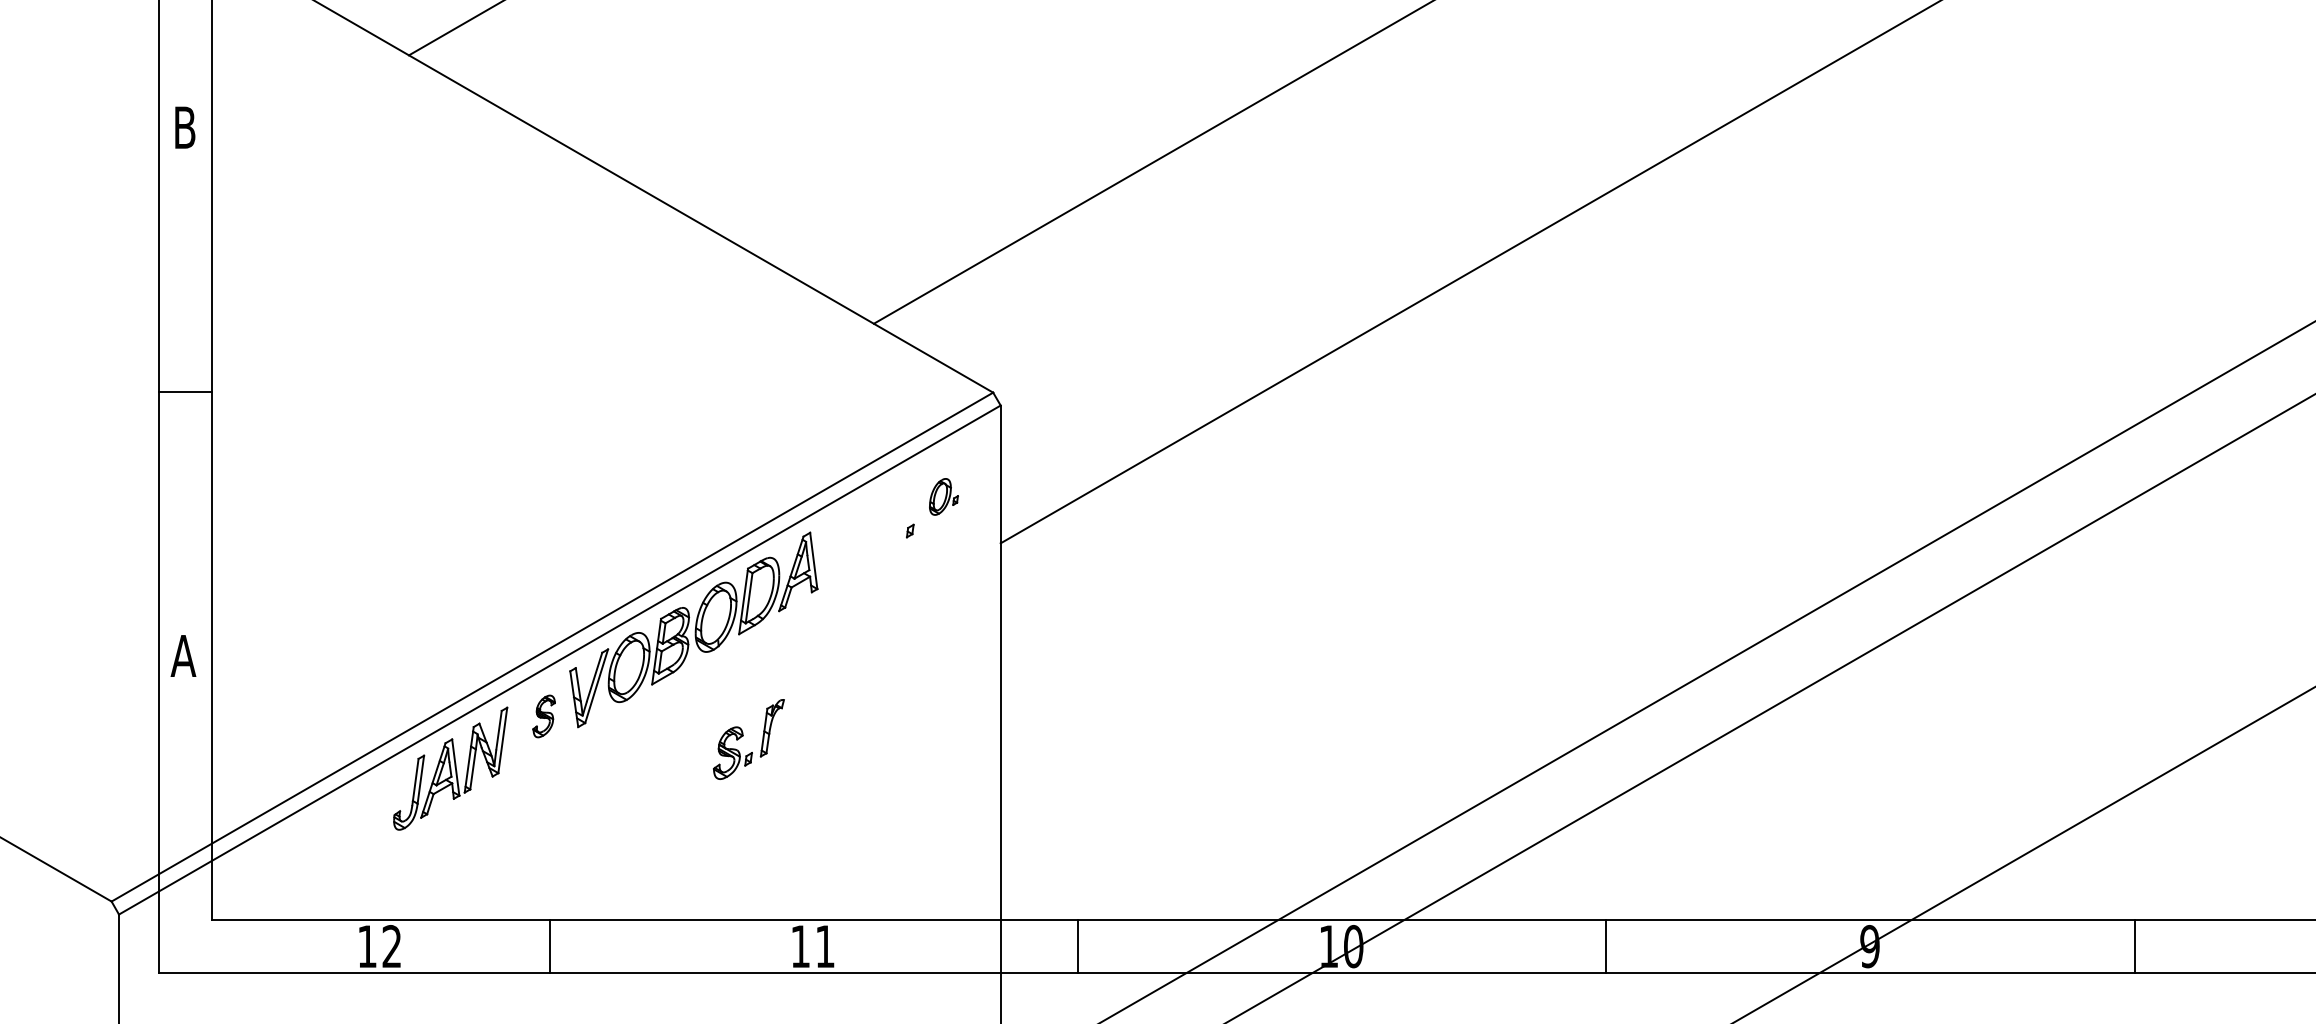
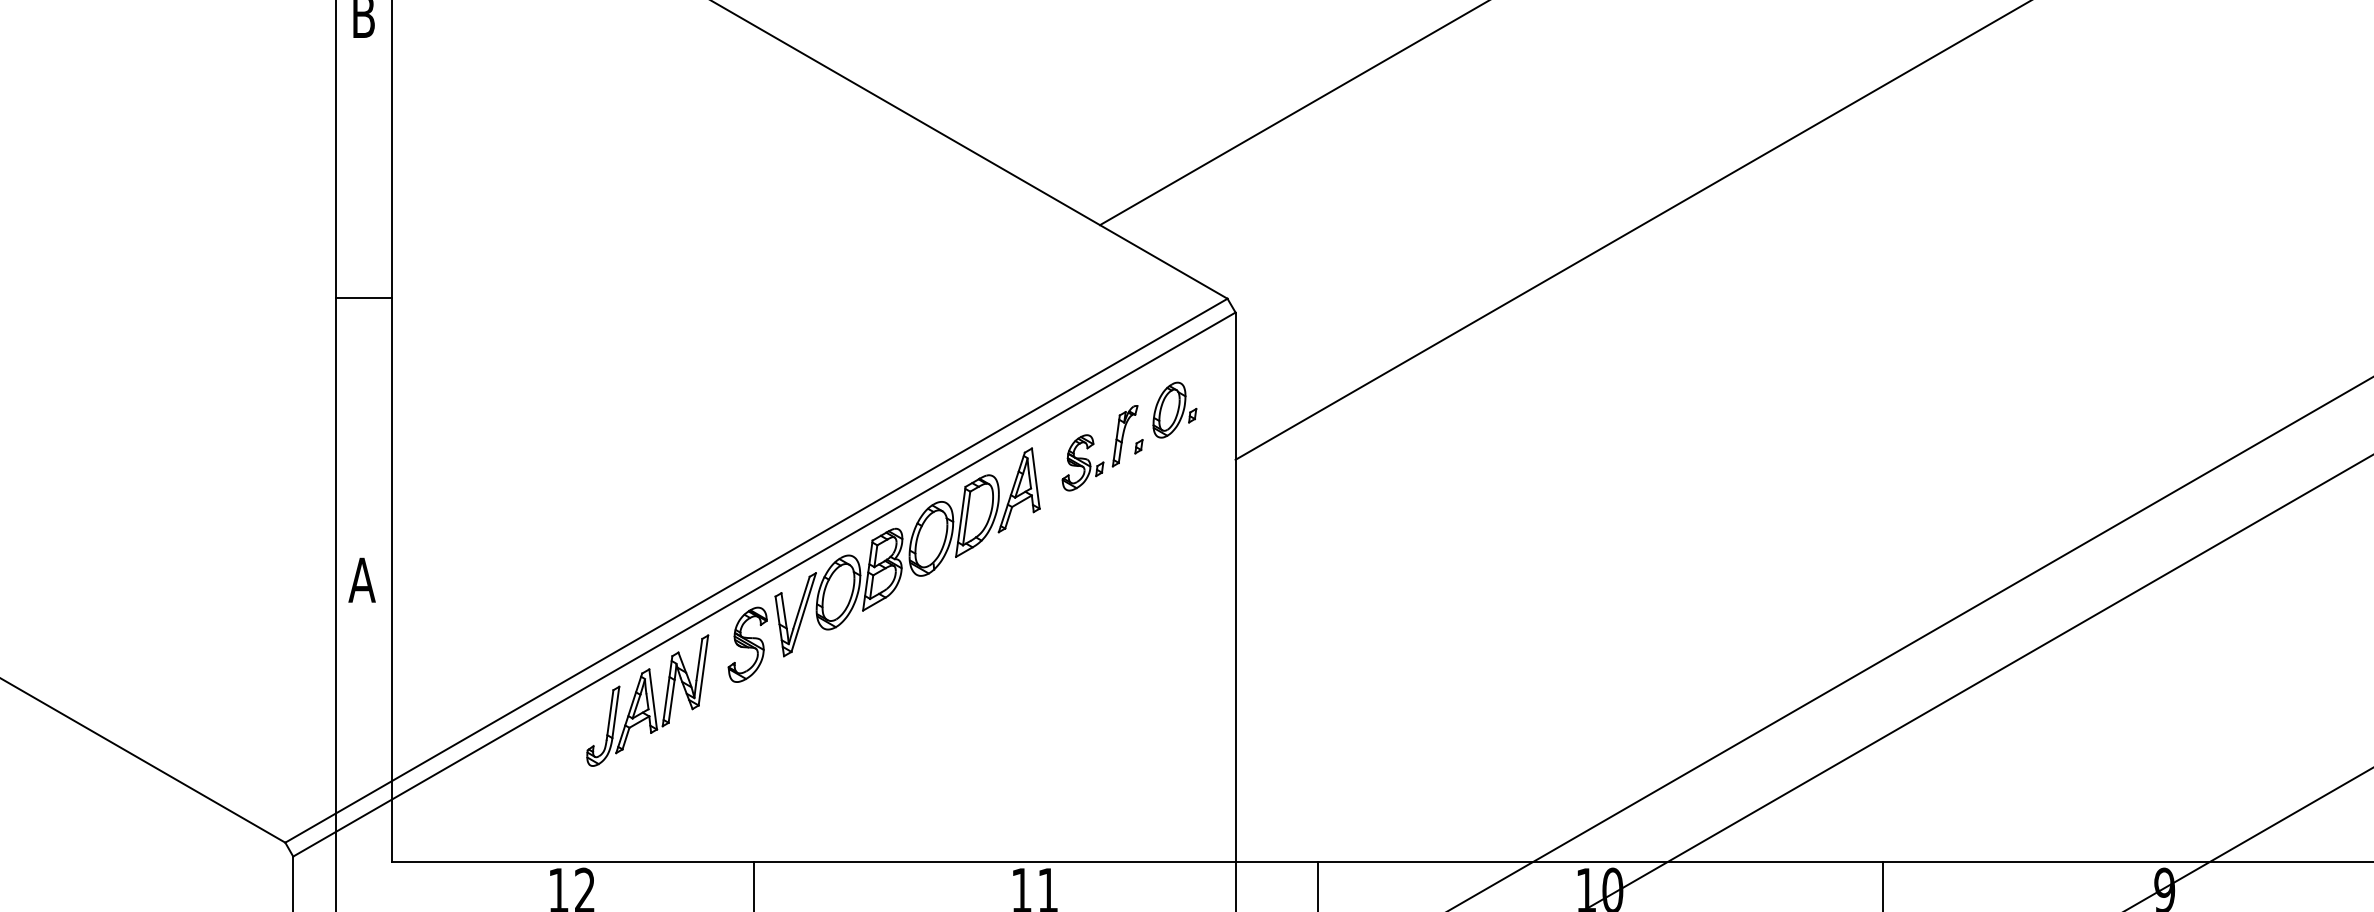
part: (943, 496) -> (1174, 409), size x1.43
part: (543, 716) -> (746, 644), size x1.67
part: (748, 739) -> (1099, 448), moved

